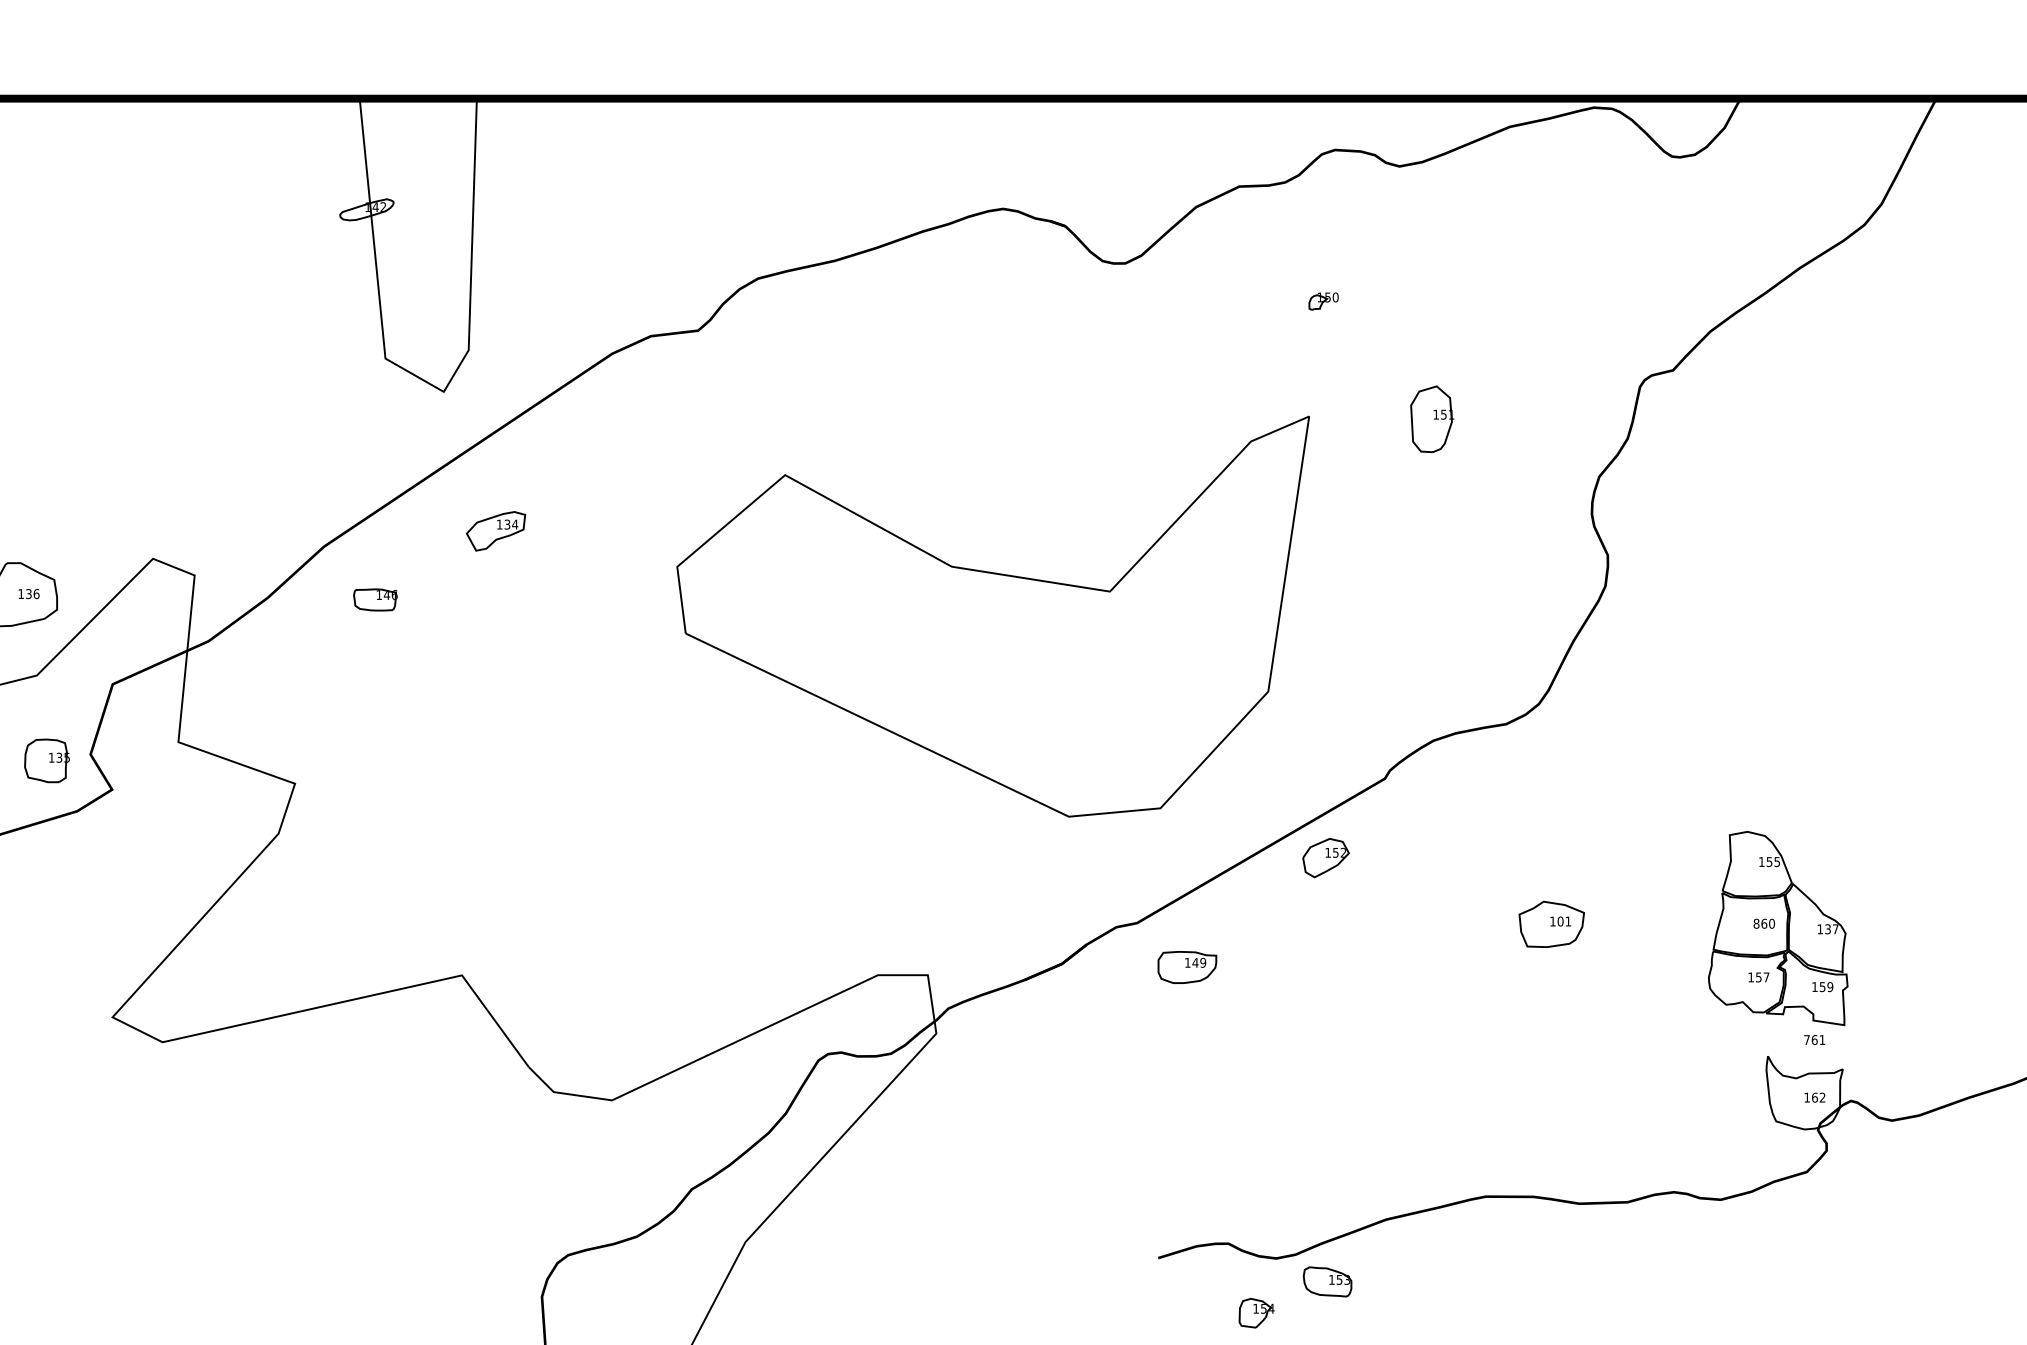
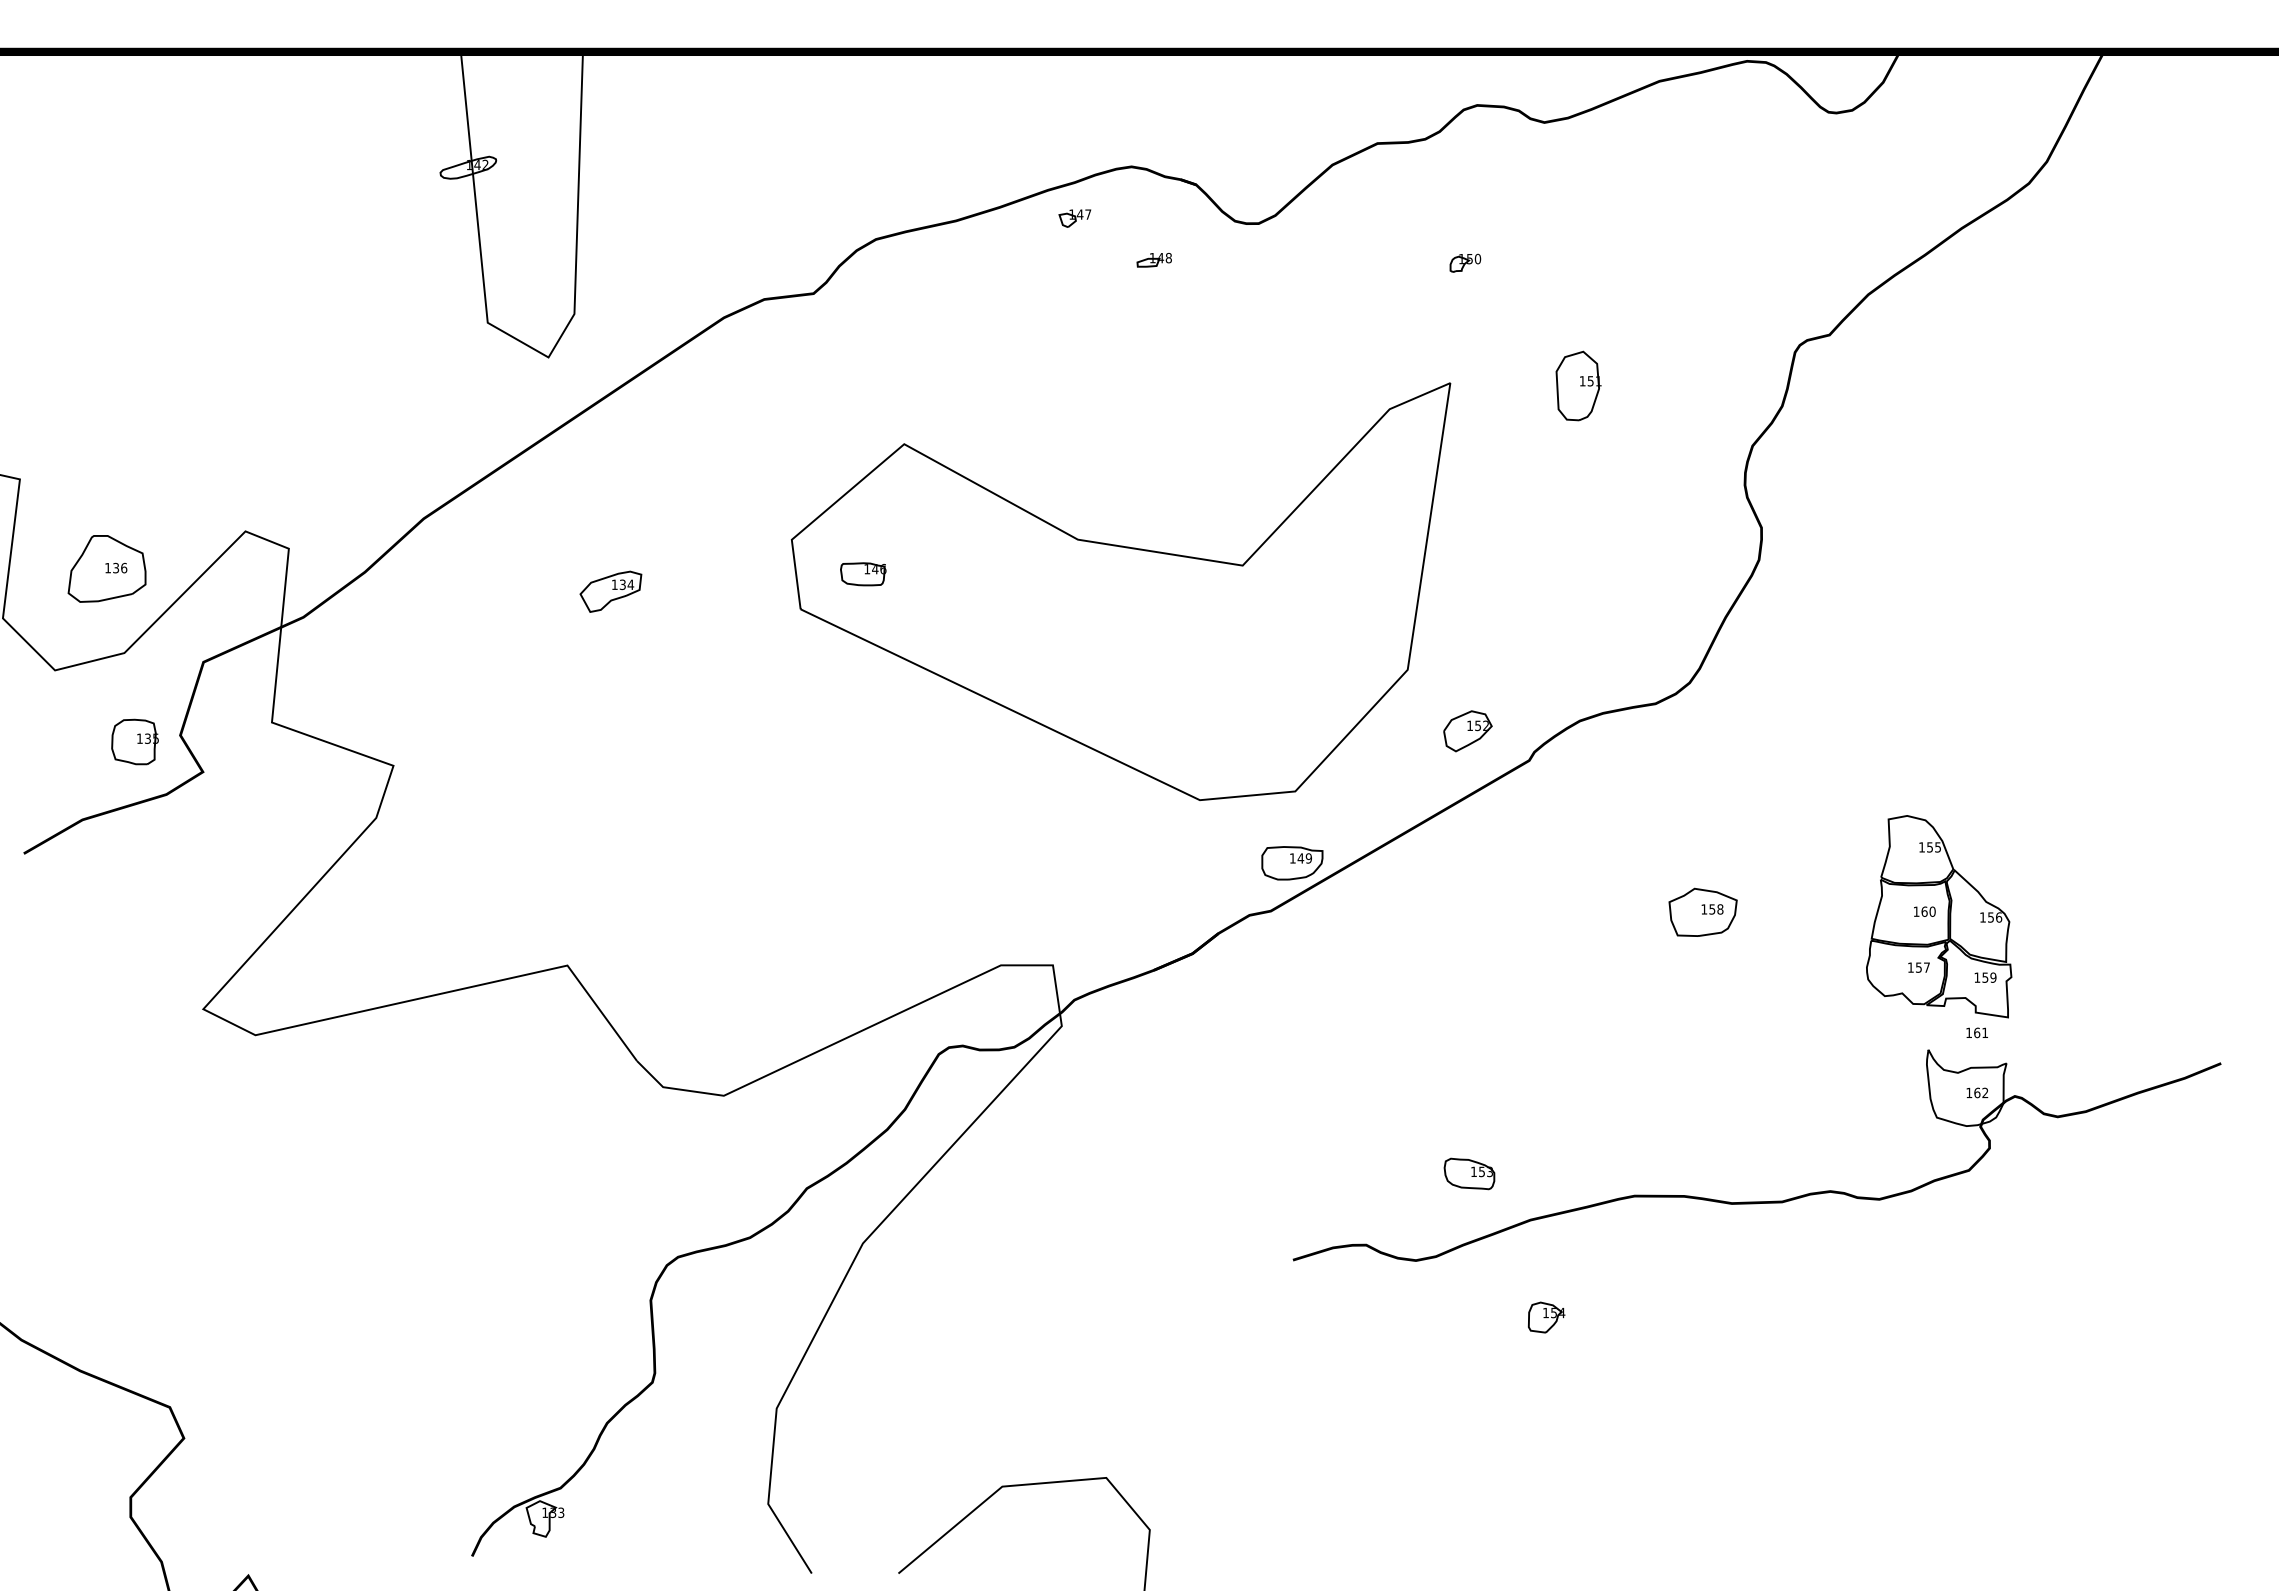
part: (948, 258) -> (1074, 218), added
part: (1024, 298) -> (1153, 260), added
part: (495, 531) -> (610, 591), moved
part: (375, 600) -> (863, 574), moved
part: (1325, 858) -> (1467, 731), moved
text: (1564, 921) -> (1716, 909), 101 -> 158
text: (1756, 923) -> (1916, 911), 860 -> 160
text: (1832, 929) -> (1995, 917), 137 -> 156
part: (1187, 967) -> (1292, 863), moved
text: (1806, 1039) -> (1968, 1032), 761 -> 161
part: (1327, 1281) -> (1469, 1173), moved
part: (1256, 1313) -> (1546, 1317), moved

